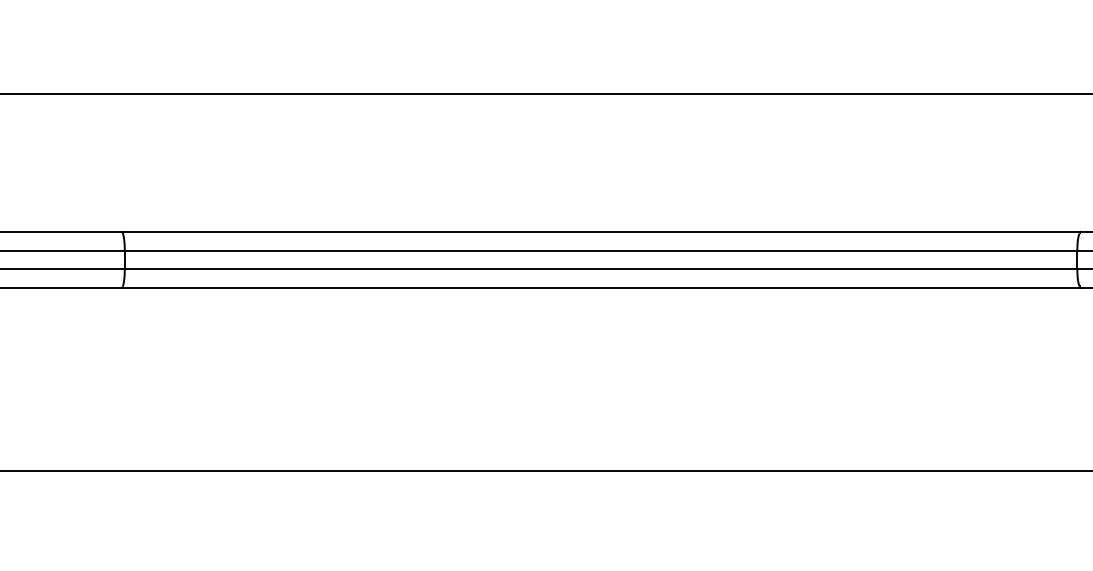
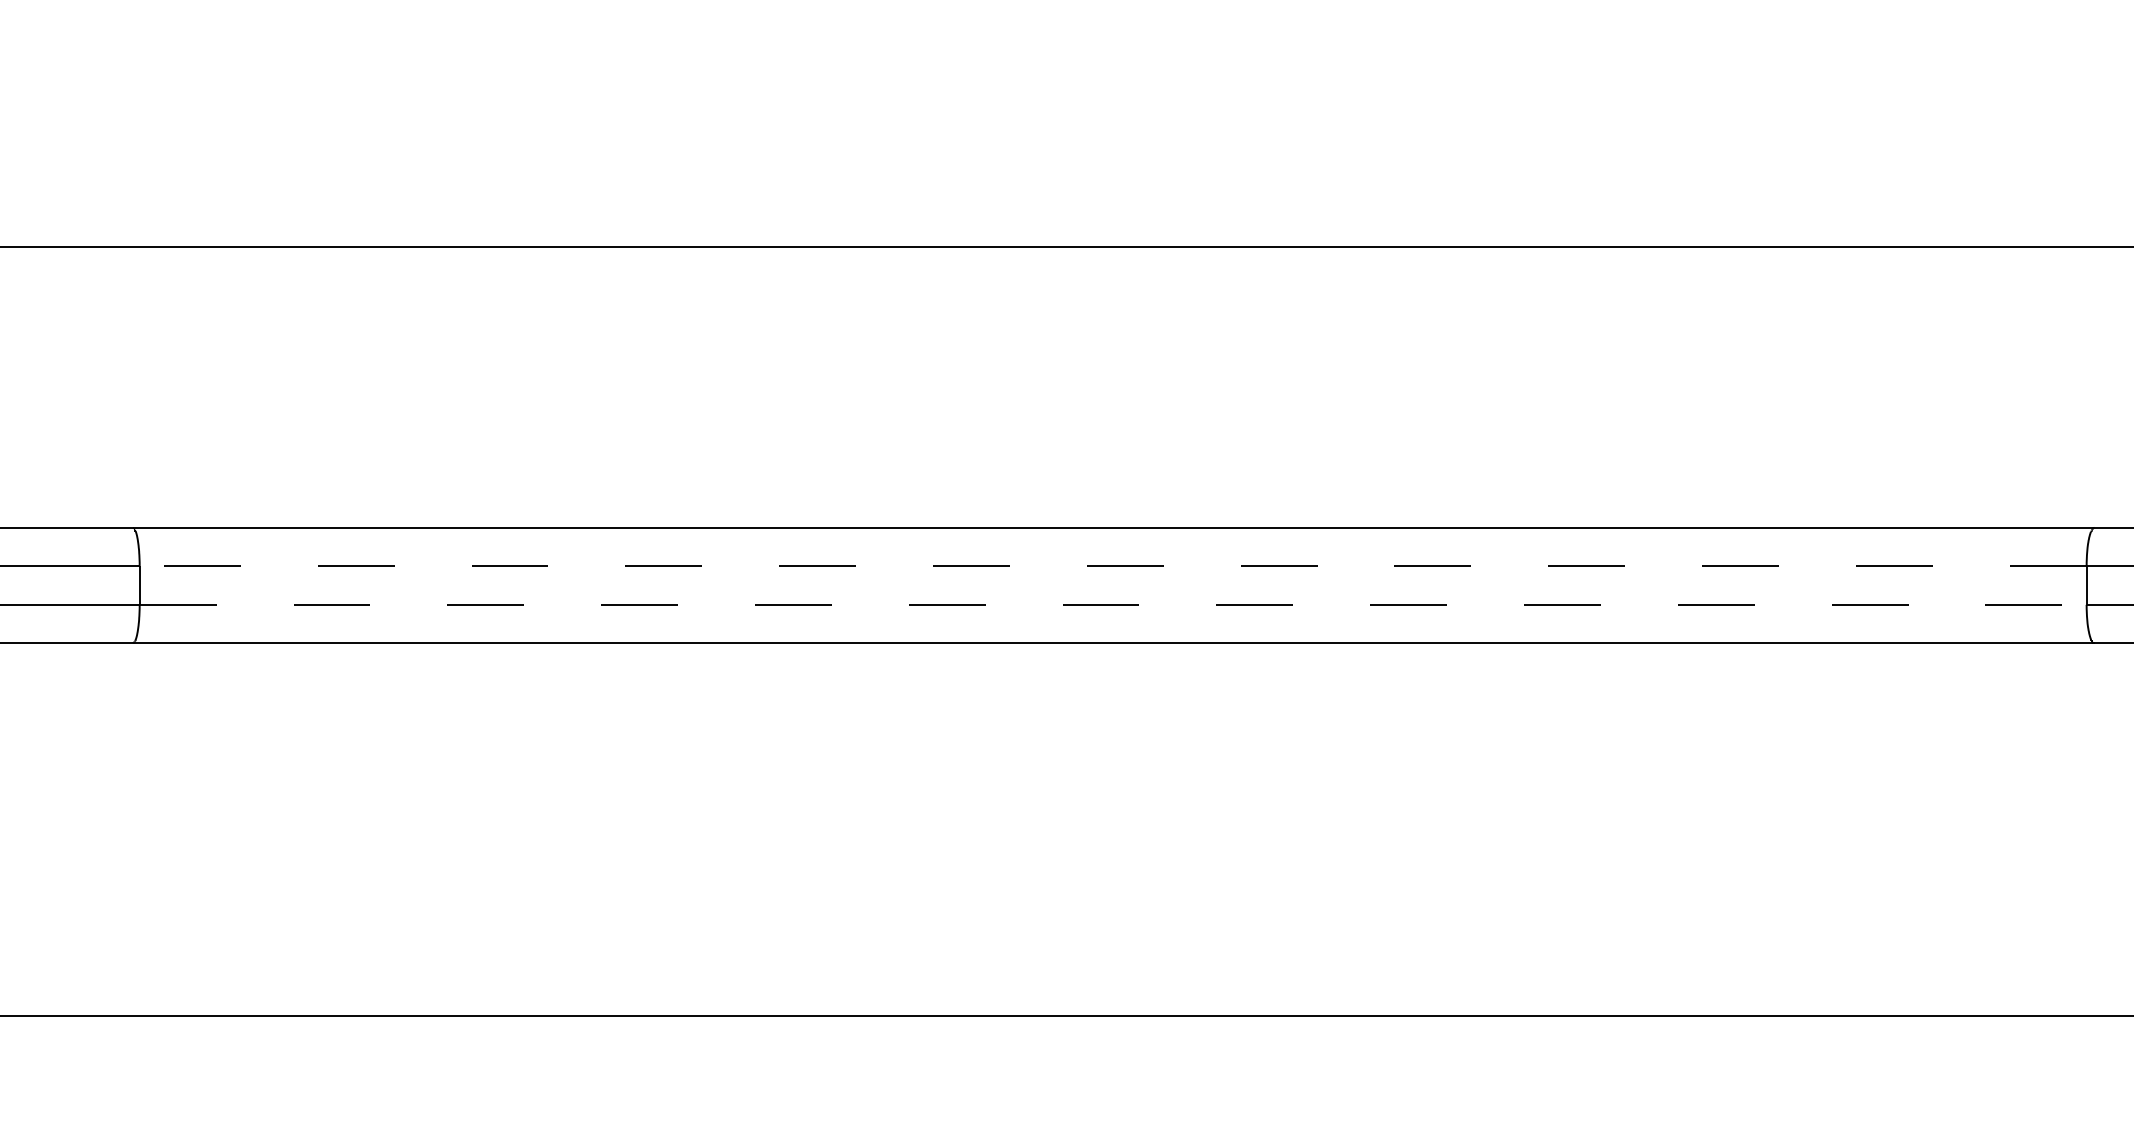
line: (600, 250) -> (1112, 566), solid -> dashed
line: (601, 269) -> (1114, 605), solid -> dashed

